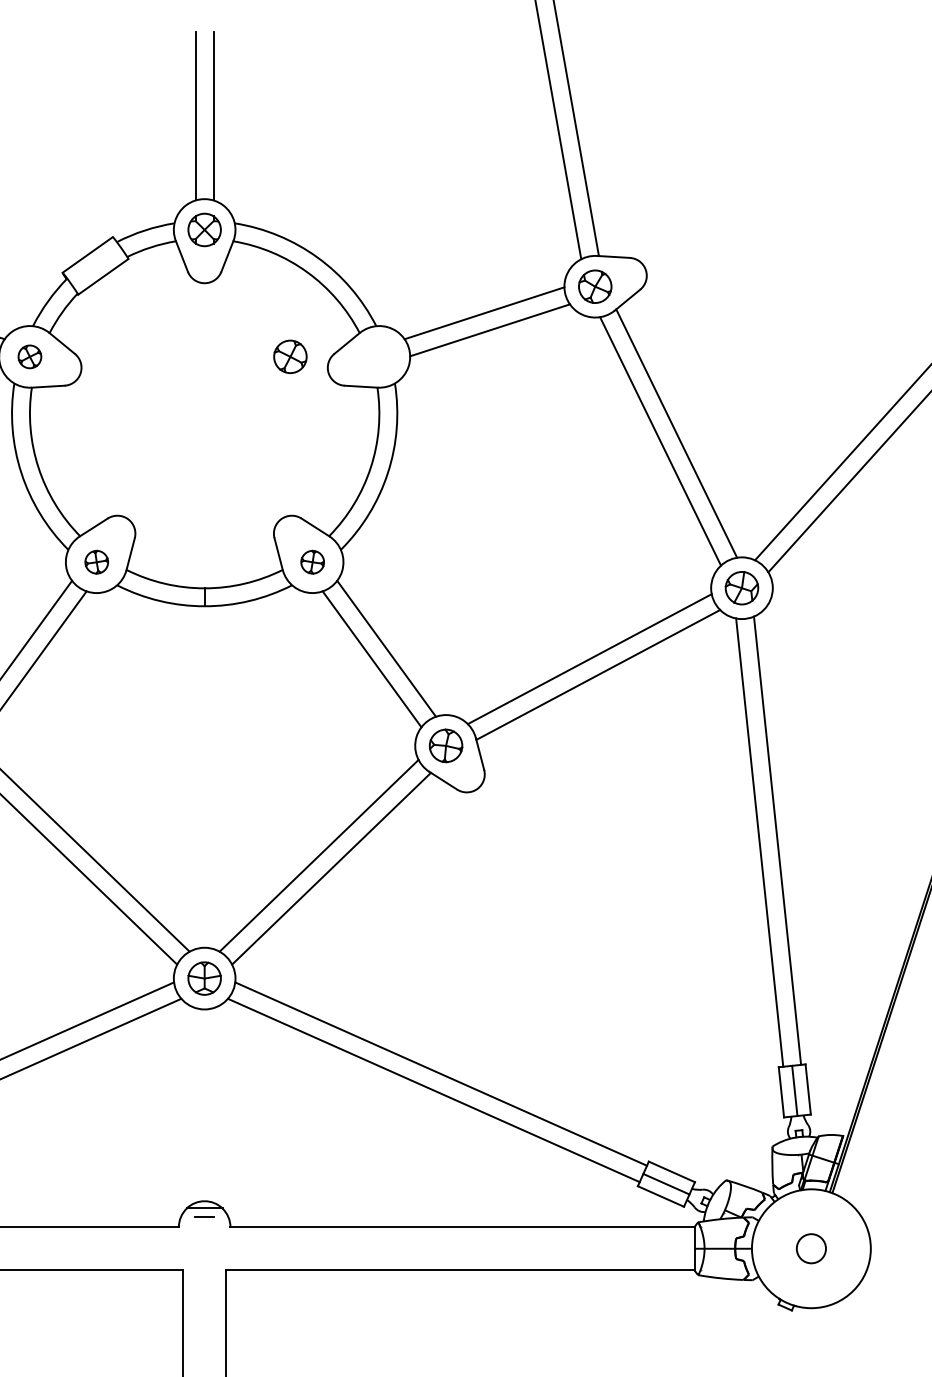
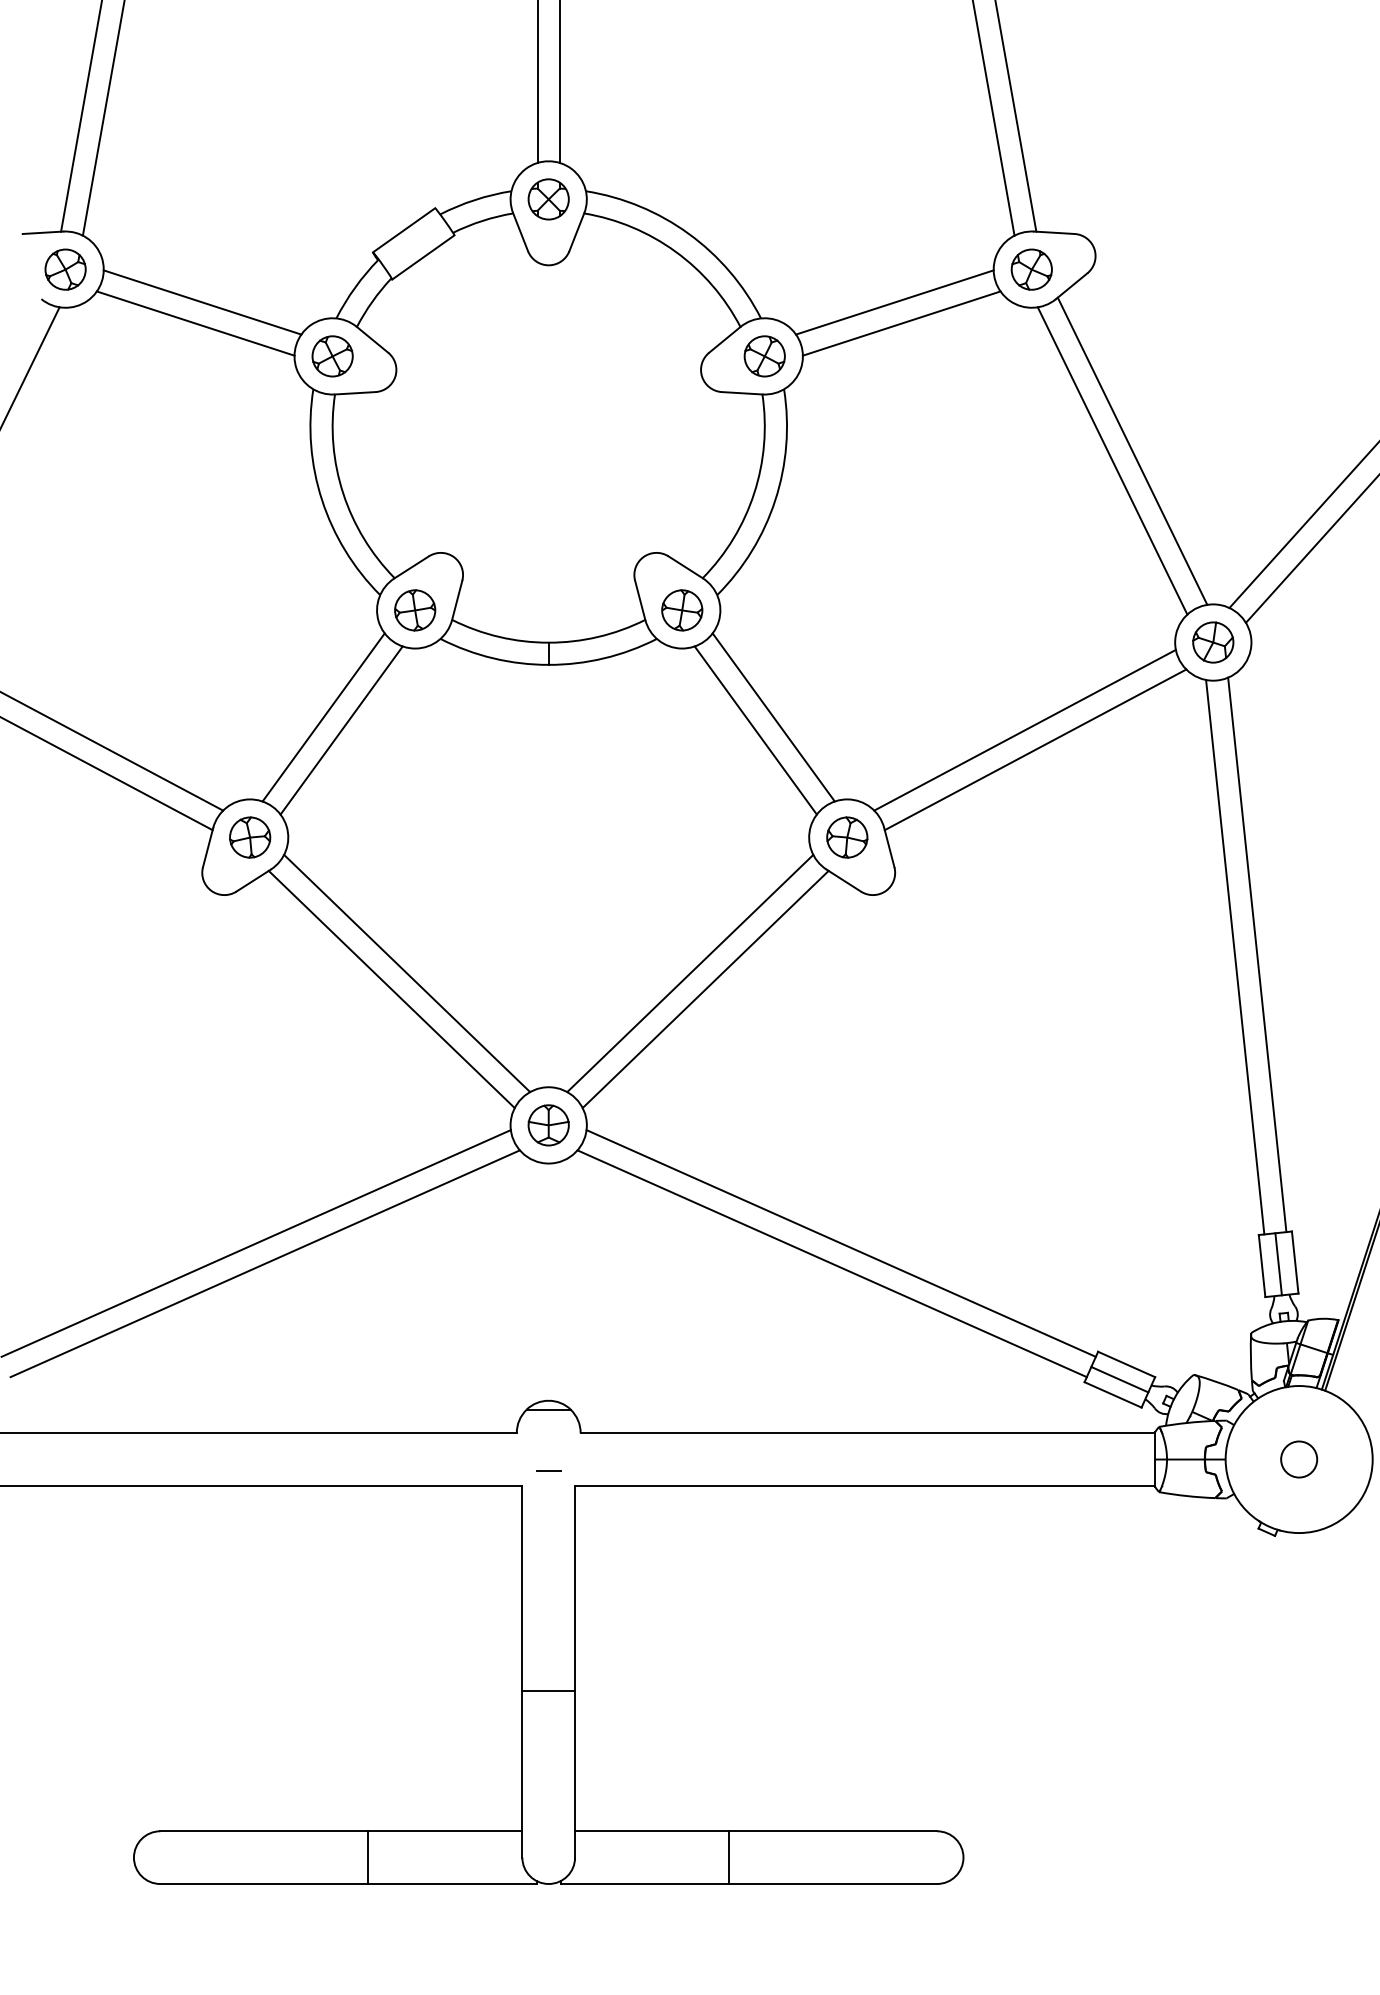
part: (29, 356) -> (332, 356), size x1.43
part: (290, 356) -> (764, 356), moved
part: (96, 562) -> (415, 610), size x1.43
part: (312, 562) -> (682, 610), size x1.43
line: (204, 1216) -> (548, 1470), moved

